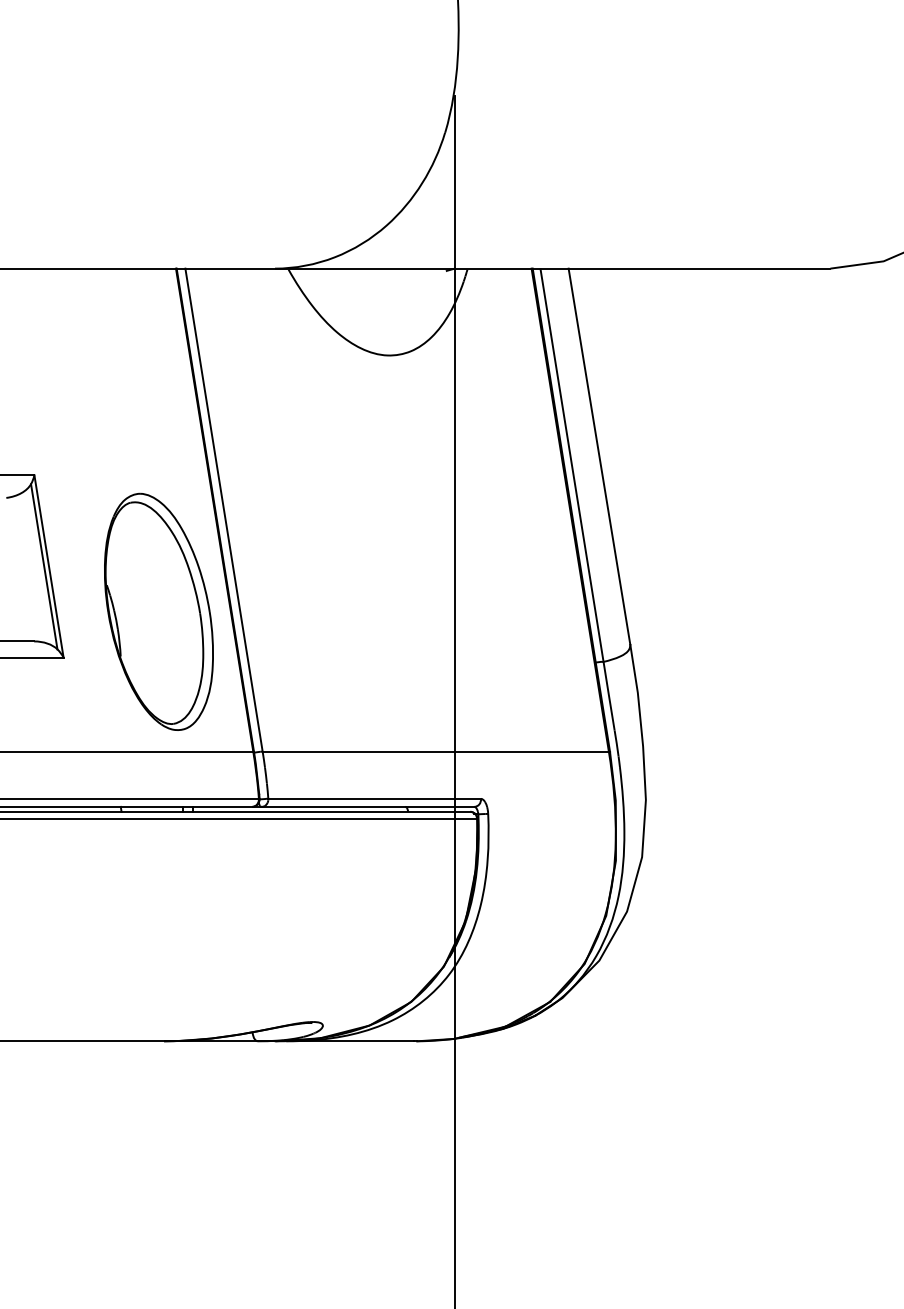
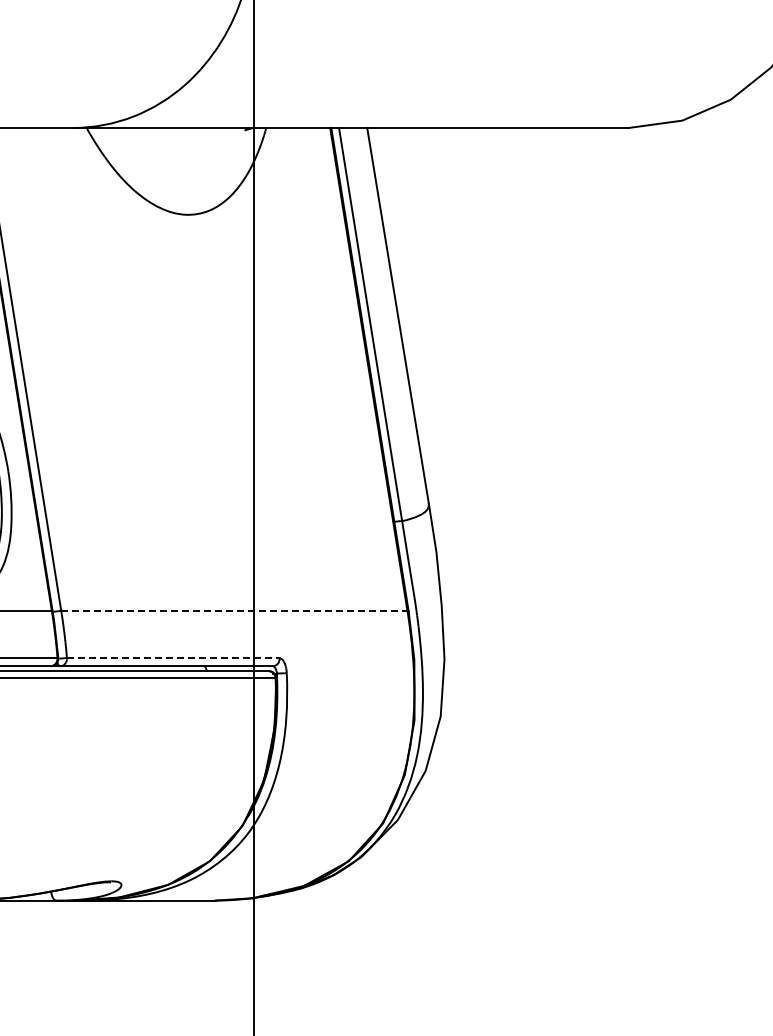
line: (436, 751) -> (235, 610), solid -> dashed
line: (375, 798) -> (174, 657), solid -> dashed

